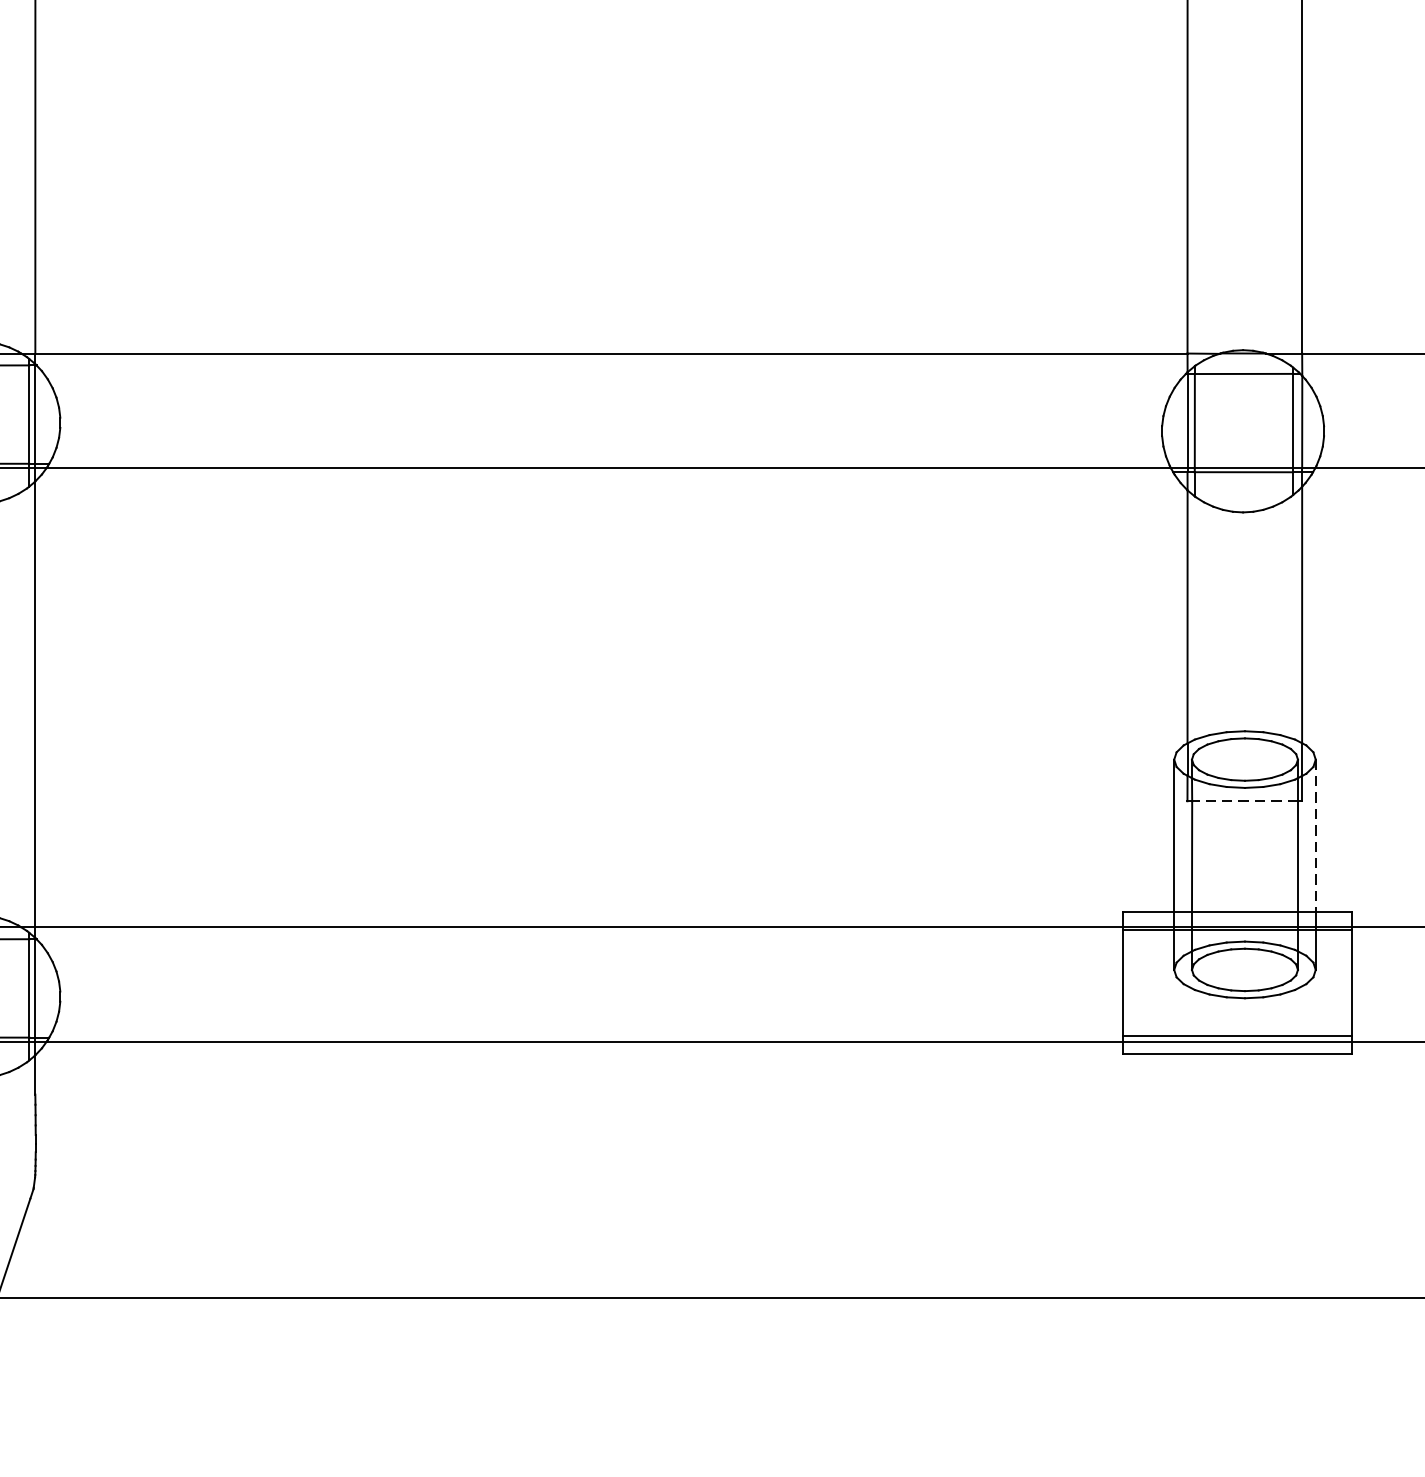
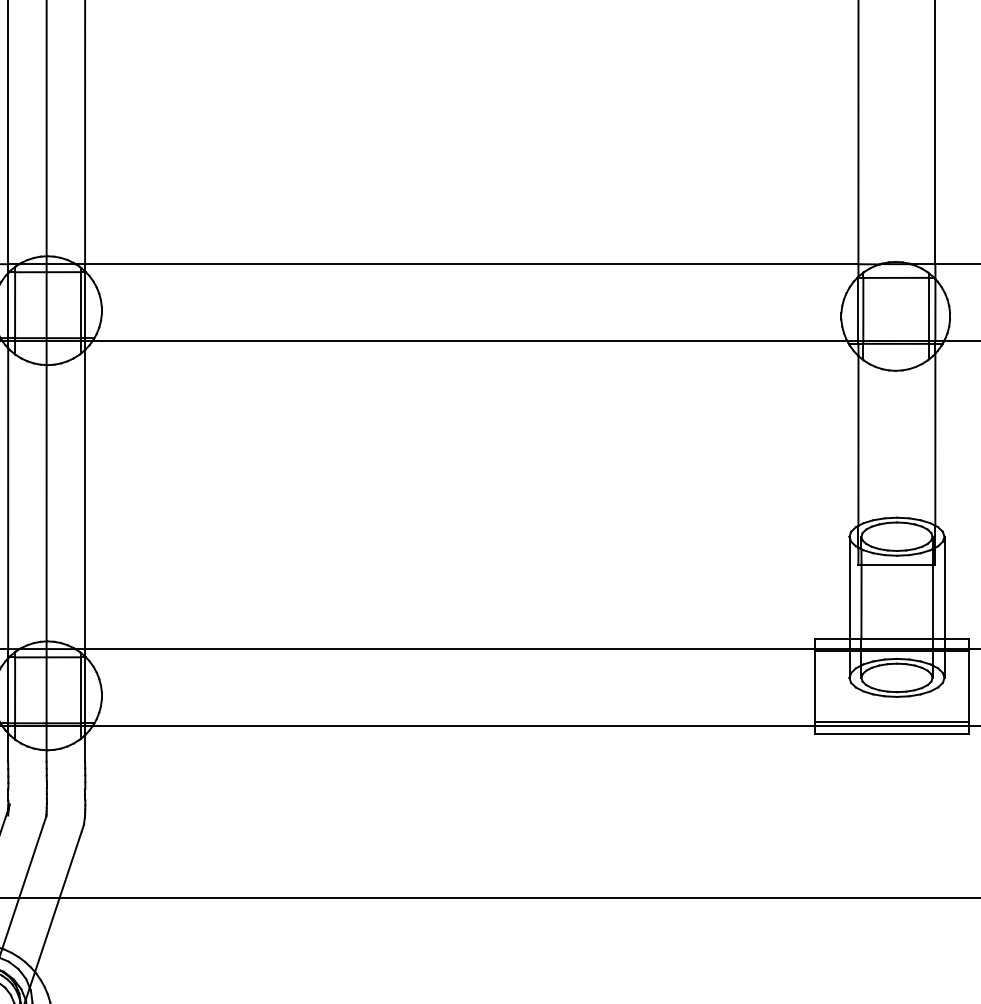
line: (1244, 800) -> (896, 564), dashed -> solid
line: (1315, 836) -> (944, 588), dashed -> solid

